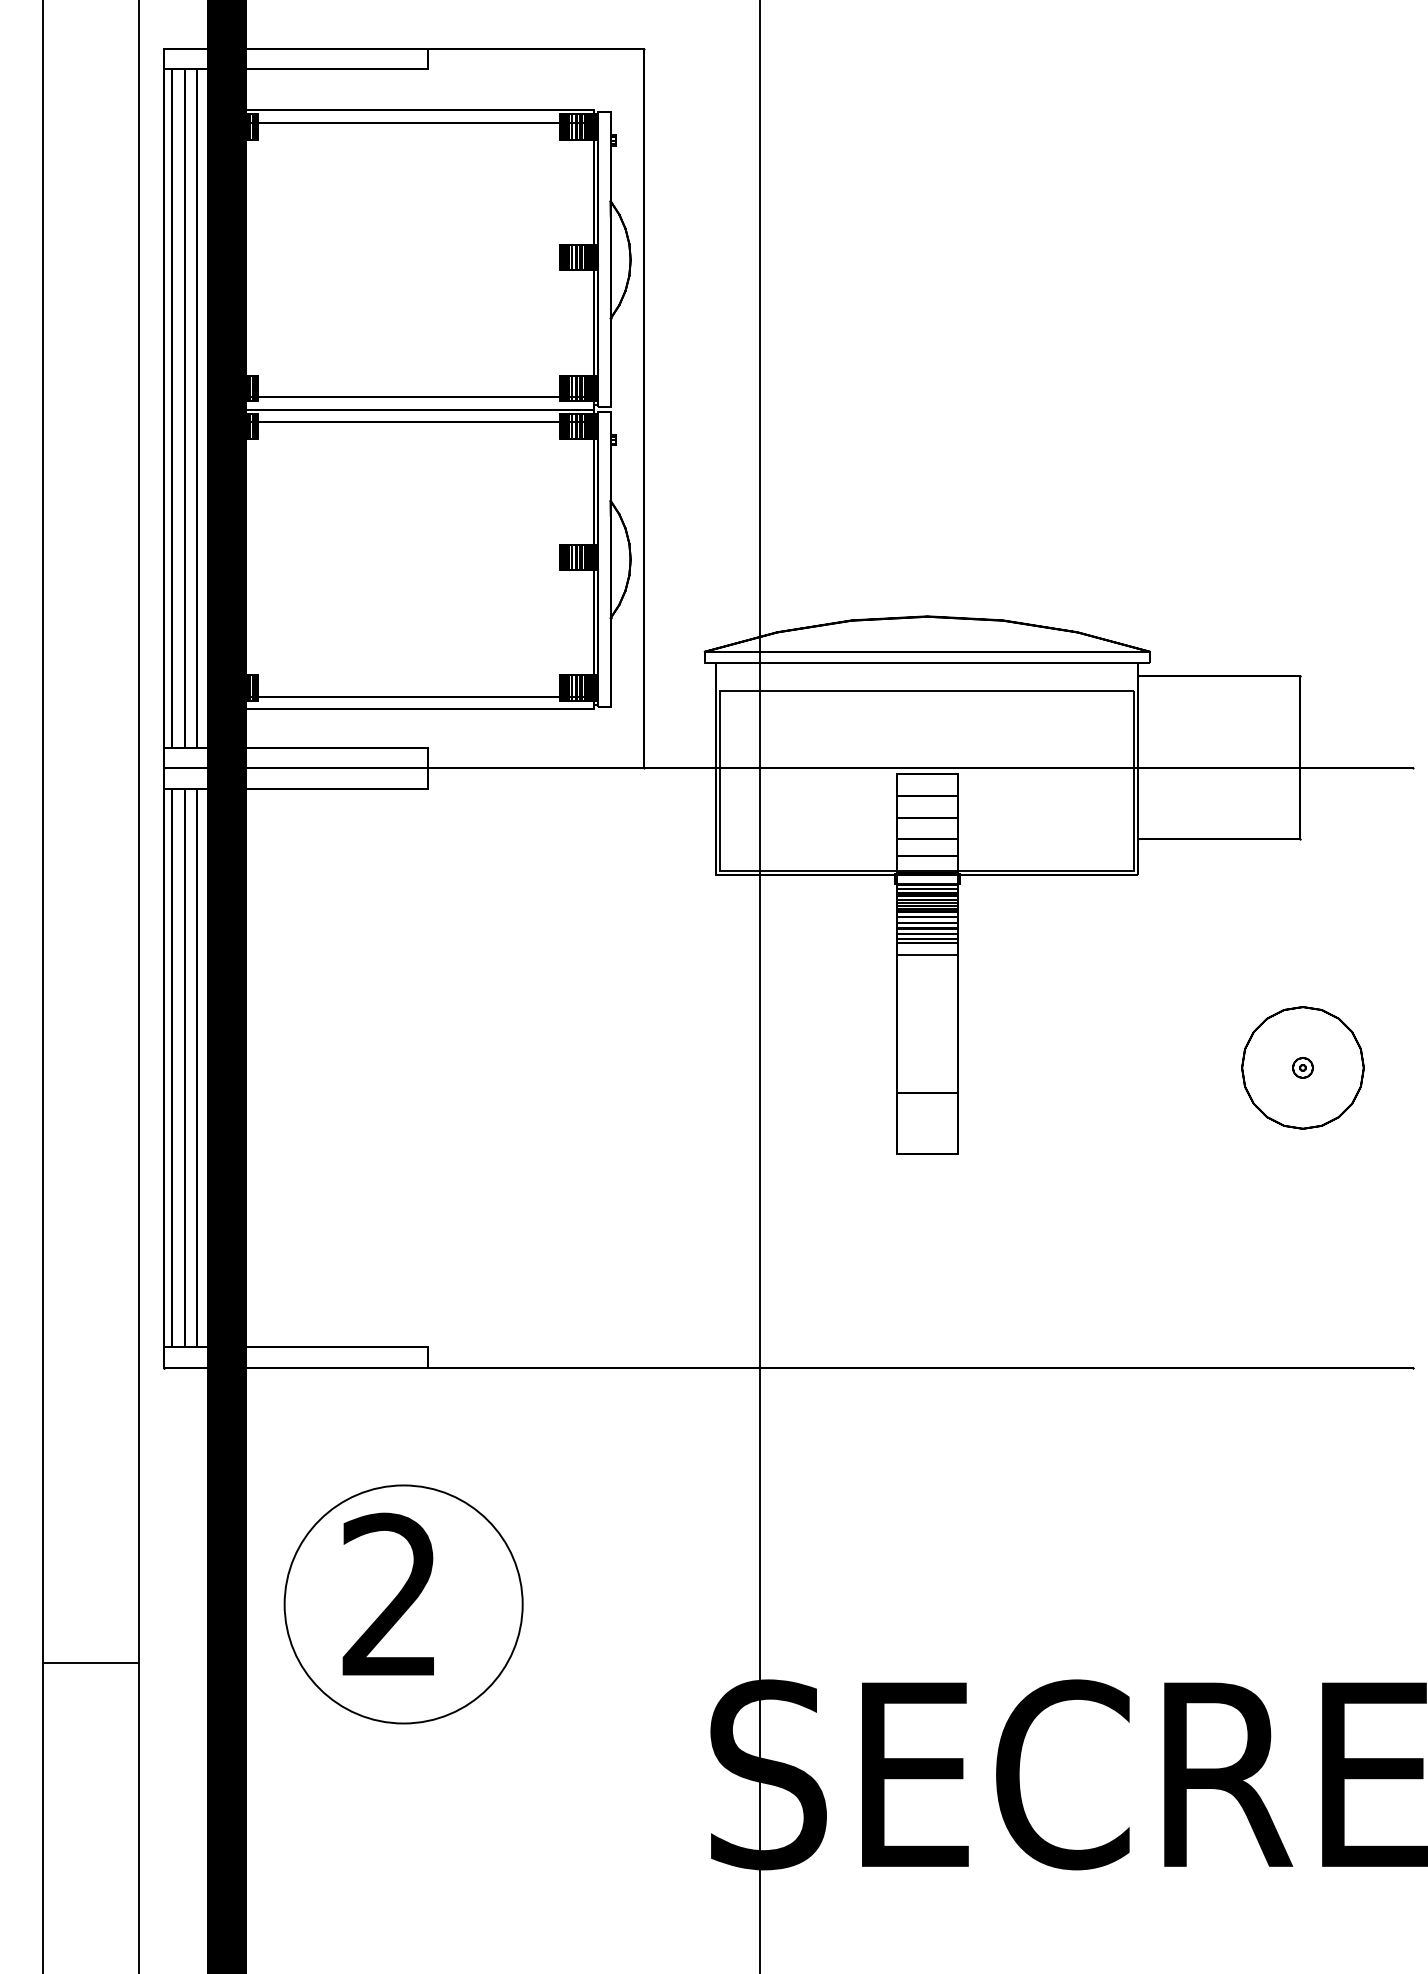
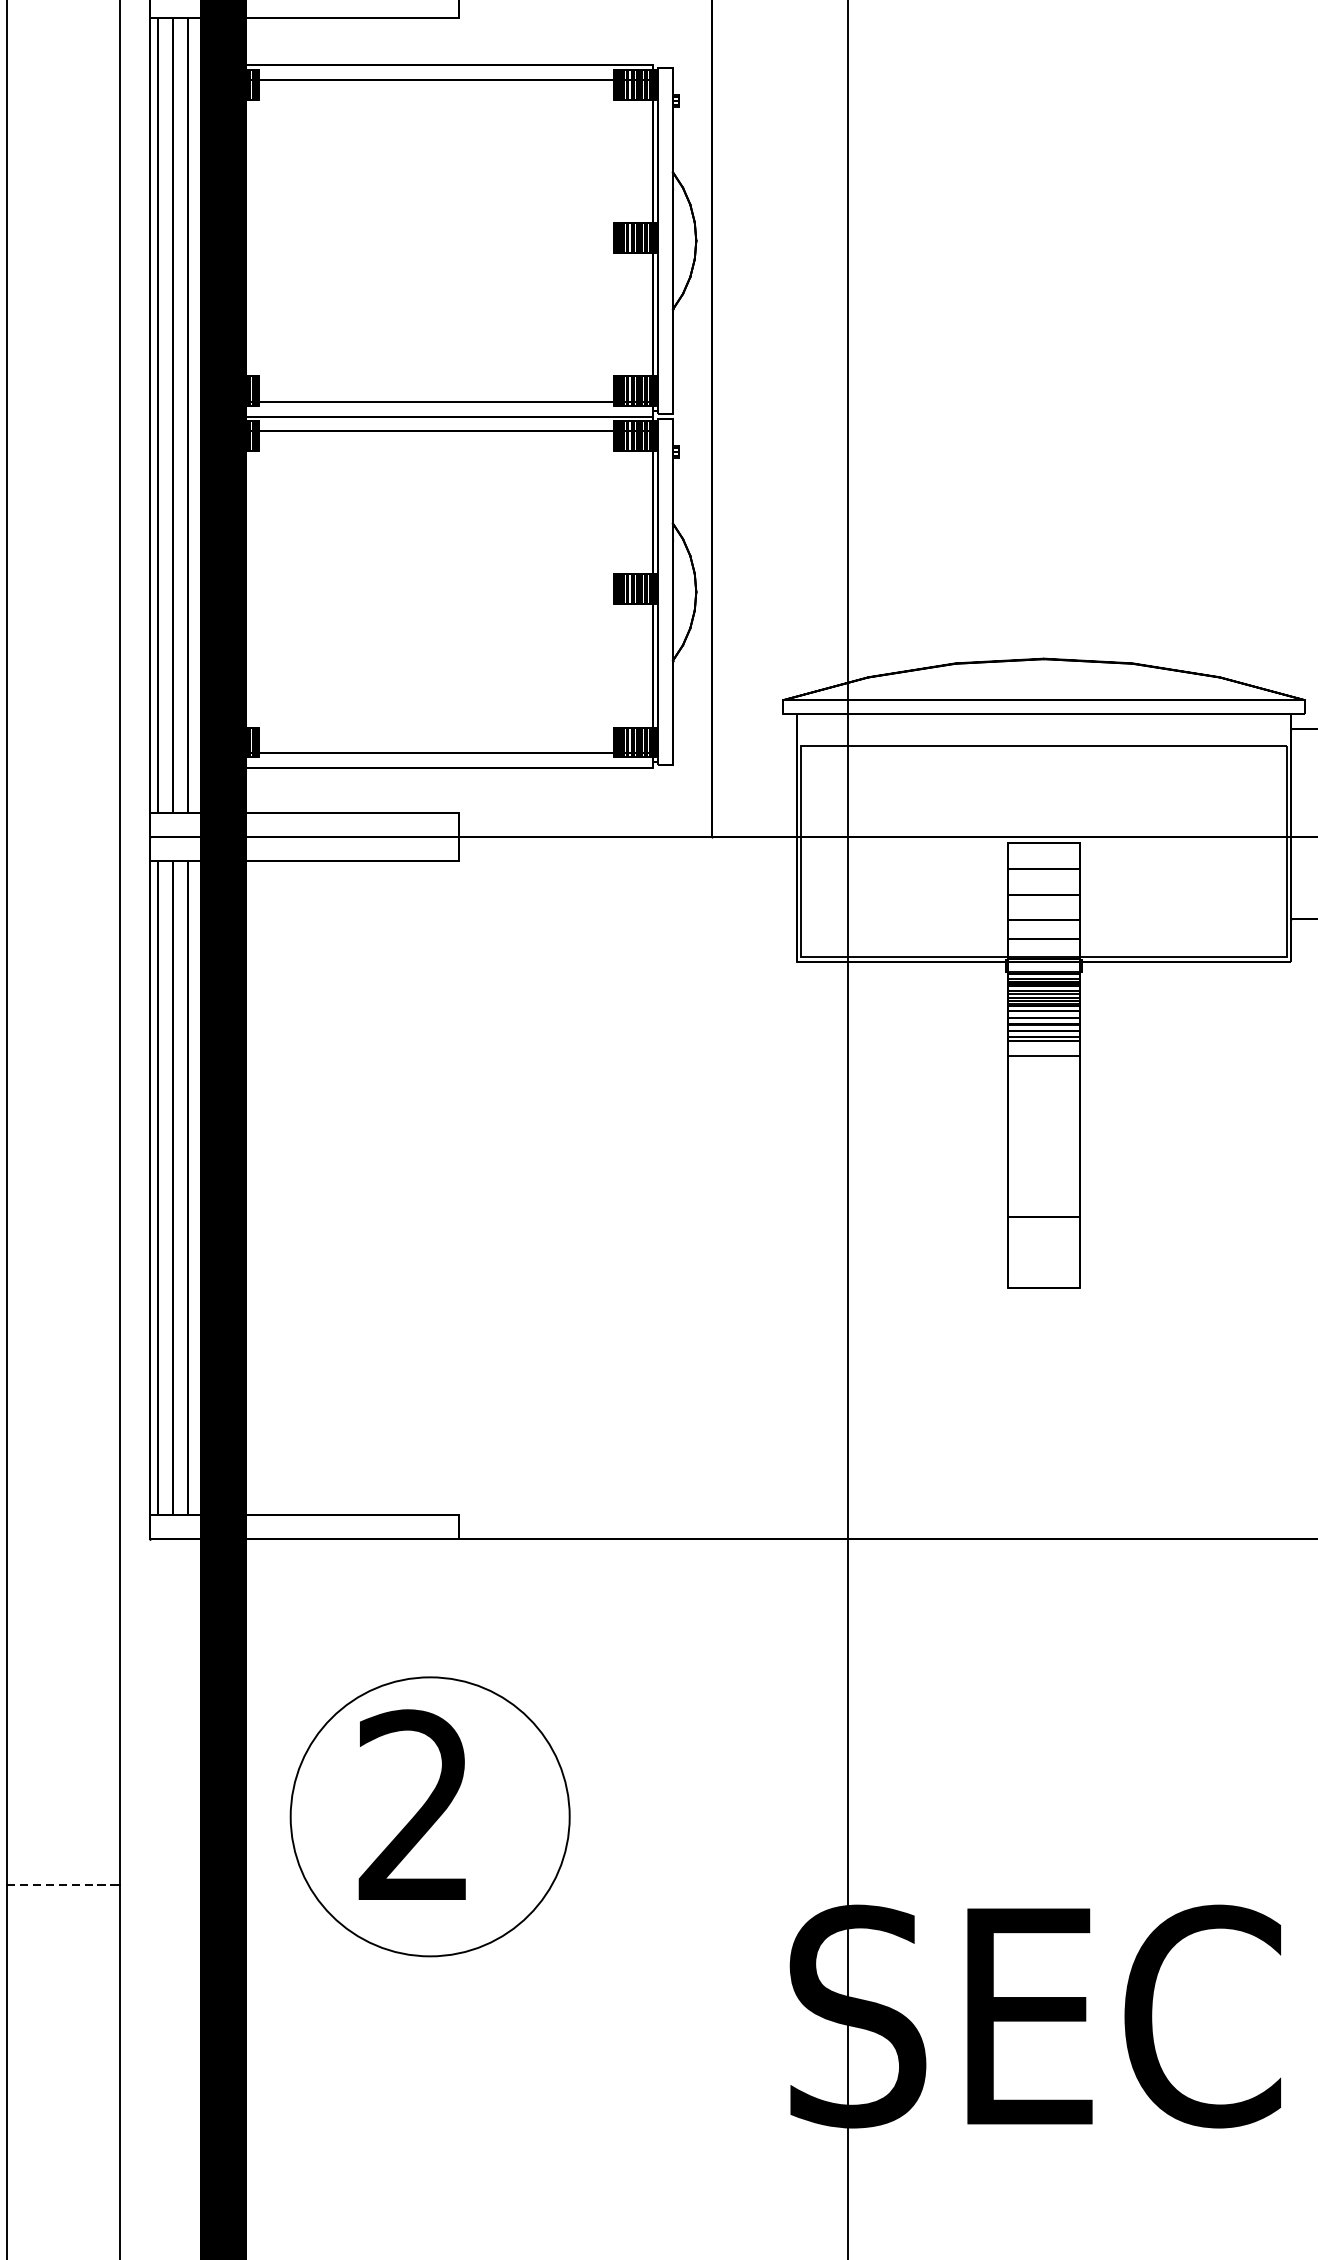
line: (91, 1662) -> (64, 1884), solid -> dashed

